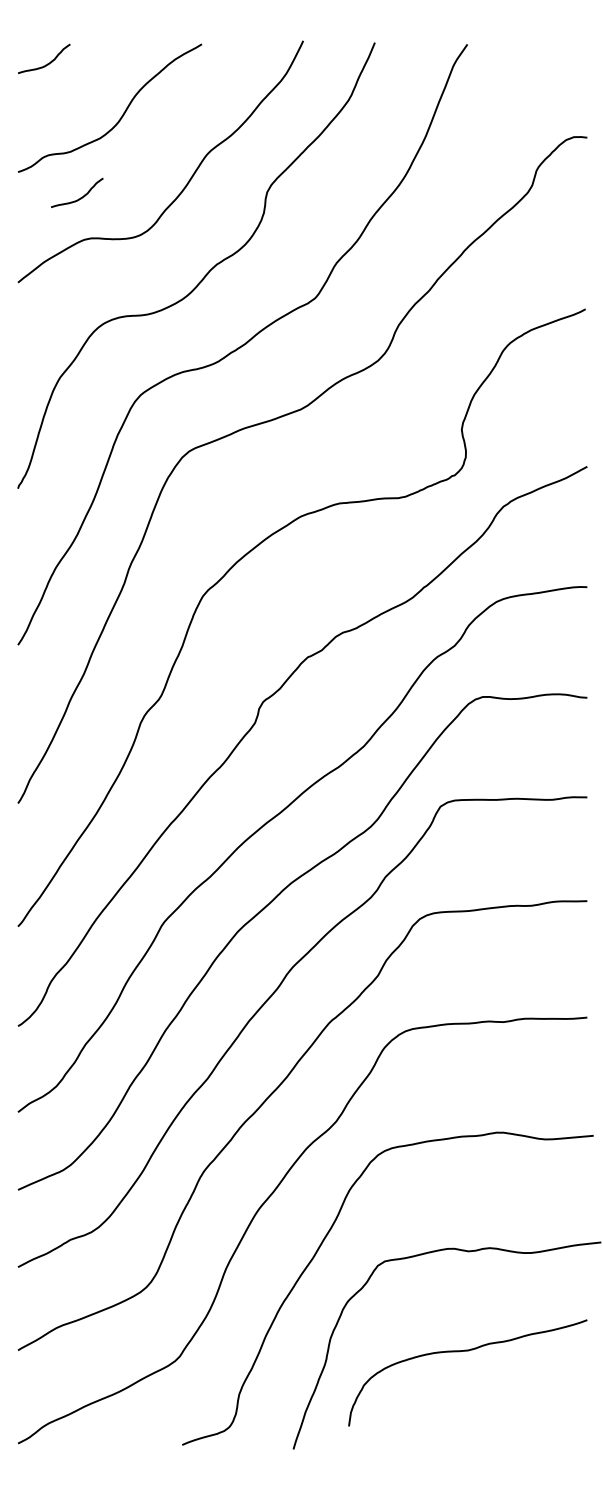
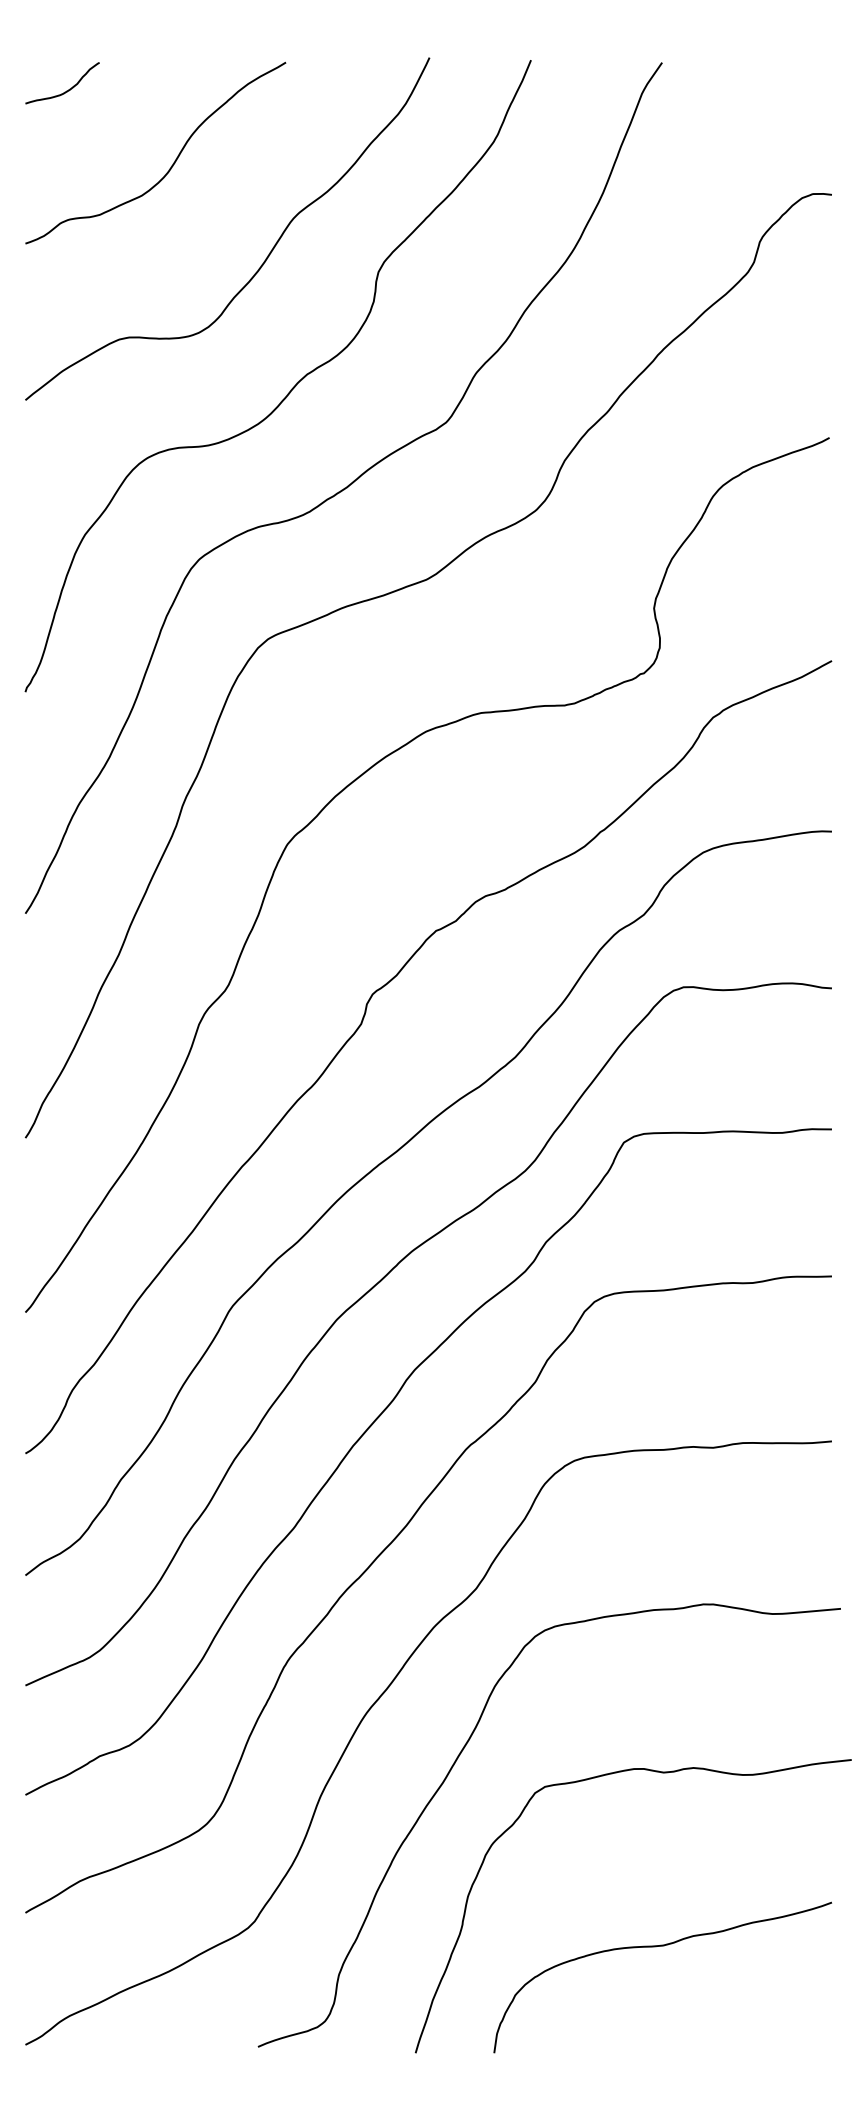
curve: (80, 197) -> (113, 279), removed
curve: (467, 1351) -> (662, 1947), moved

